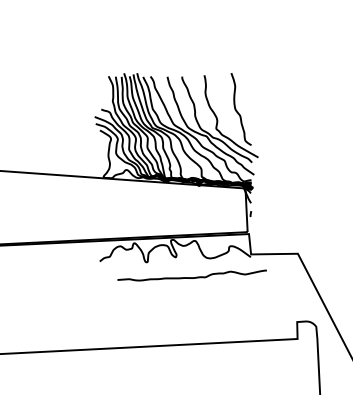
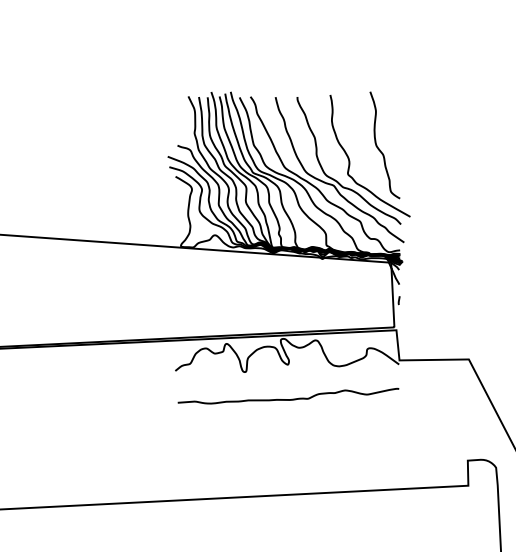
curve: (191, 277) -> (287, 399), moved

